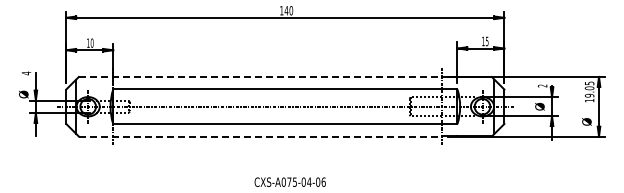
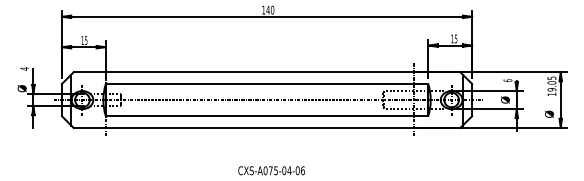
text: (91, 42) -> (85, 39), 10 -> 15
line: (260, 76) -> (243, 71), dashed -> solid
text: (542, 85) -> (507, 80), 2 -> 6
line: (260, 136) -> (243, 127), dashed -> solid

